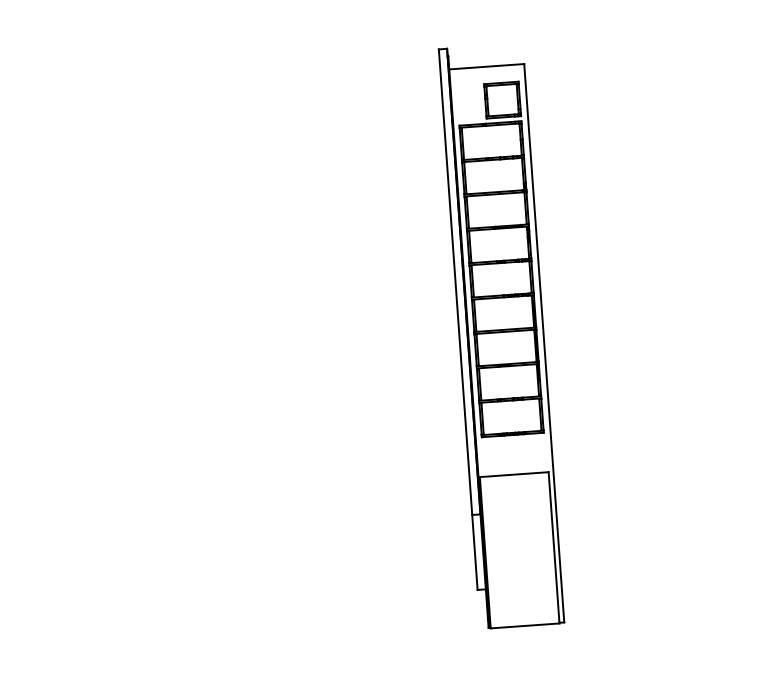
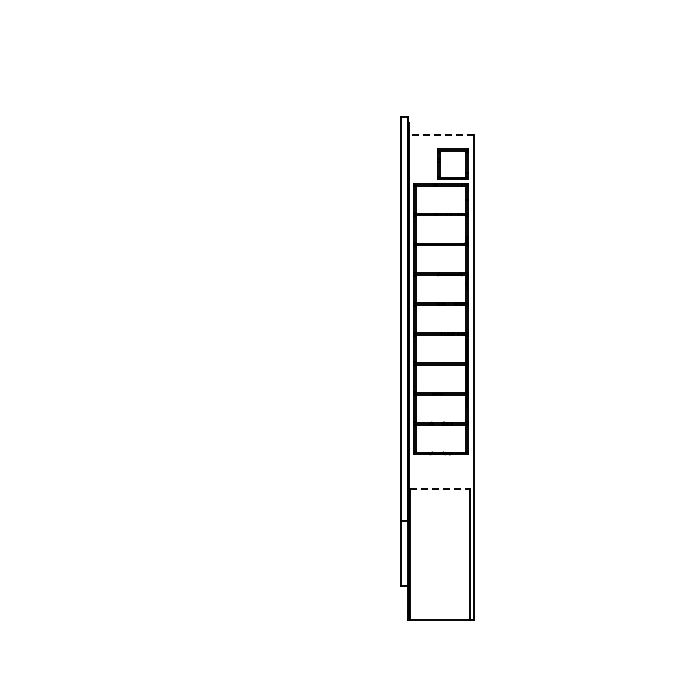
line: (487, 66) -> (441, 134), solid -> dashed
line: (514, 474) -> (439, 488), solid -> dashed

